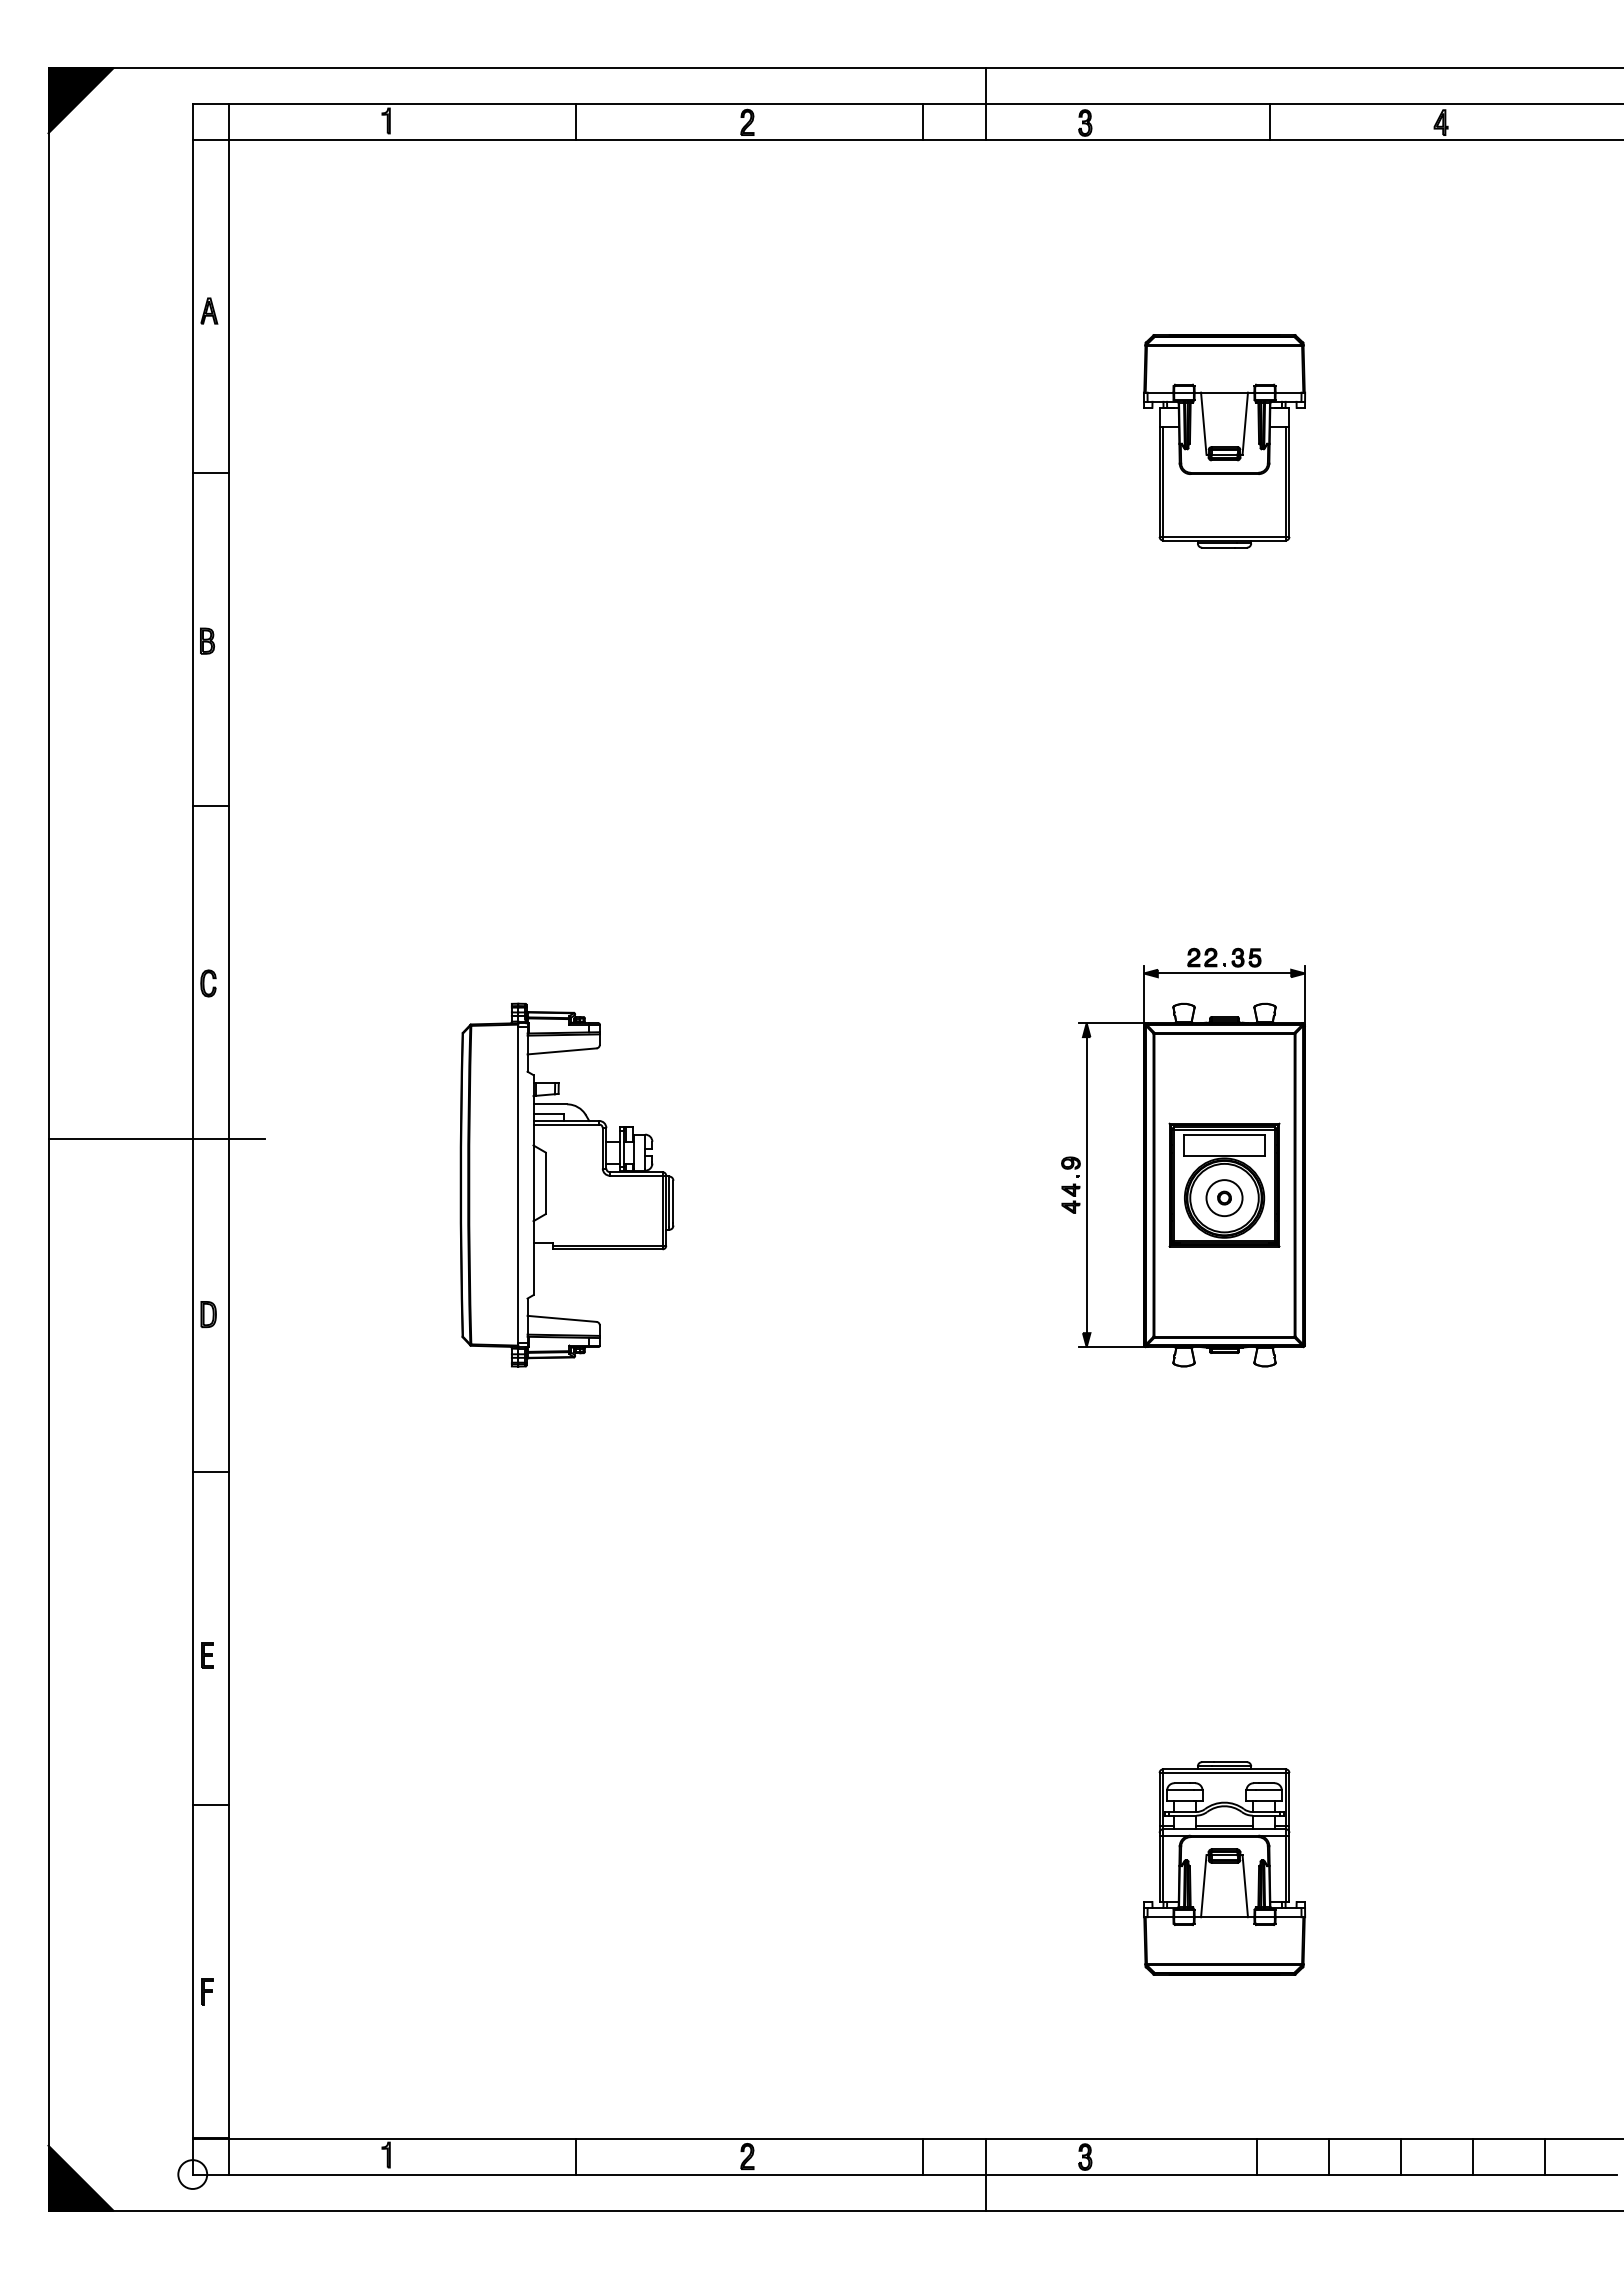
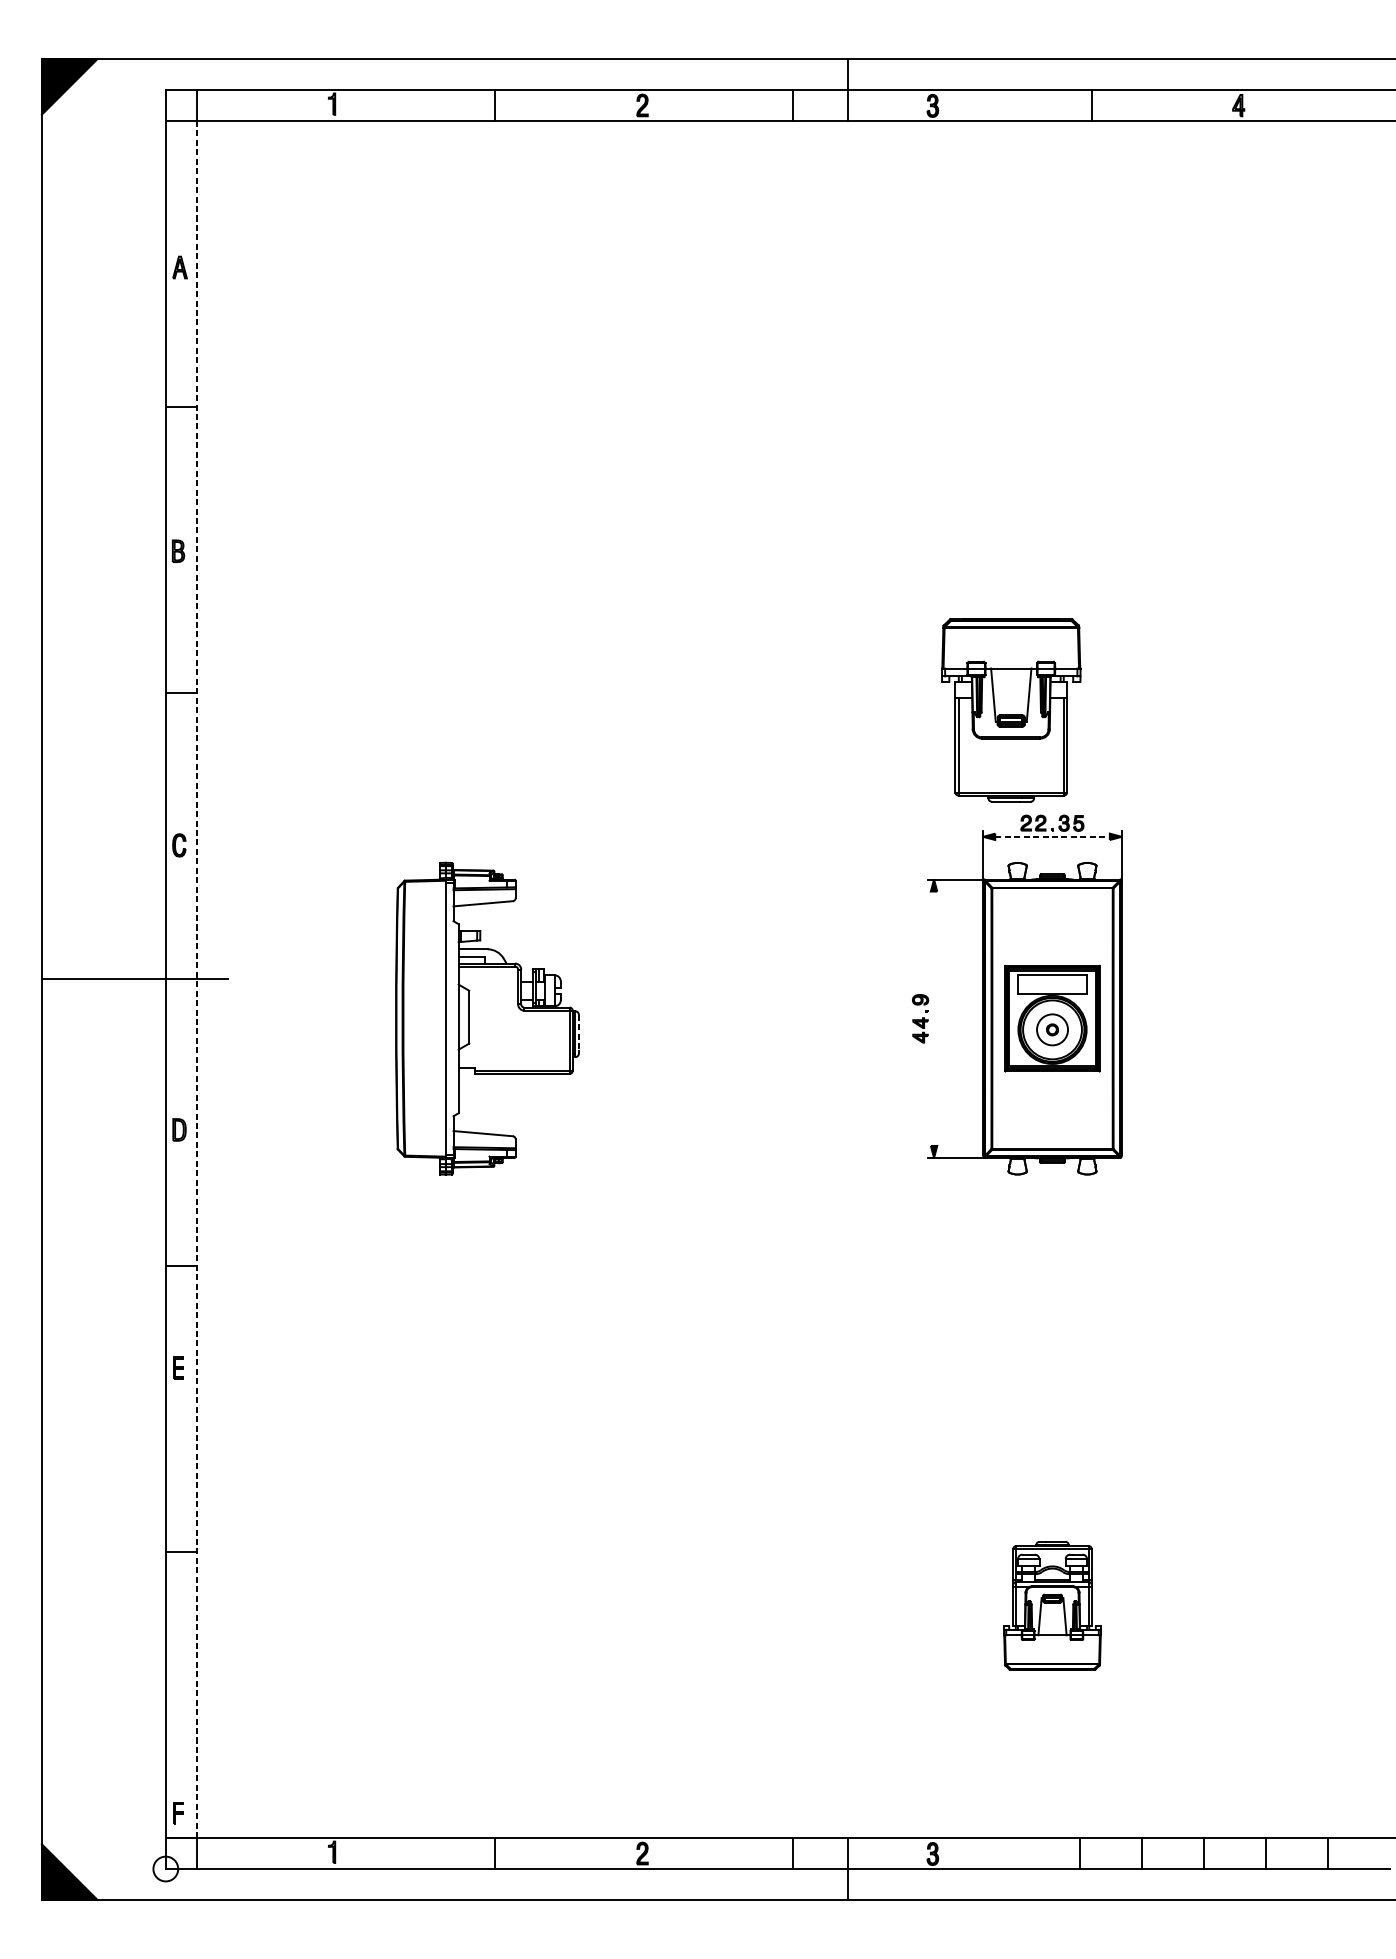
part: (1224, 441) -> (1011, 710), moved
line: (1224, 973) -> (1052, 836), solid -> dashed
line: (228, 1139) -> (196, 979), solid -> dashed
line: (1086, 1185) -> (933, 1019), removed
line: (673, 1201) -> (578, 1032), solid -> dashed
part: (207, 1655) -> (178, 1367), moved
part: (1224, 1868) -> (1052, 1606), size x0.7
part: (207, 1991) -> (178, 1813), moved

